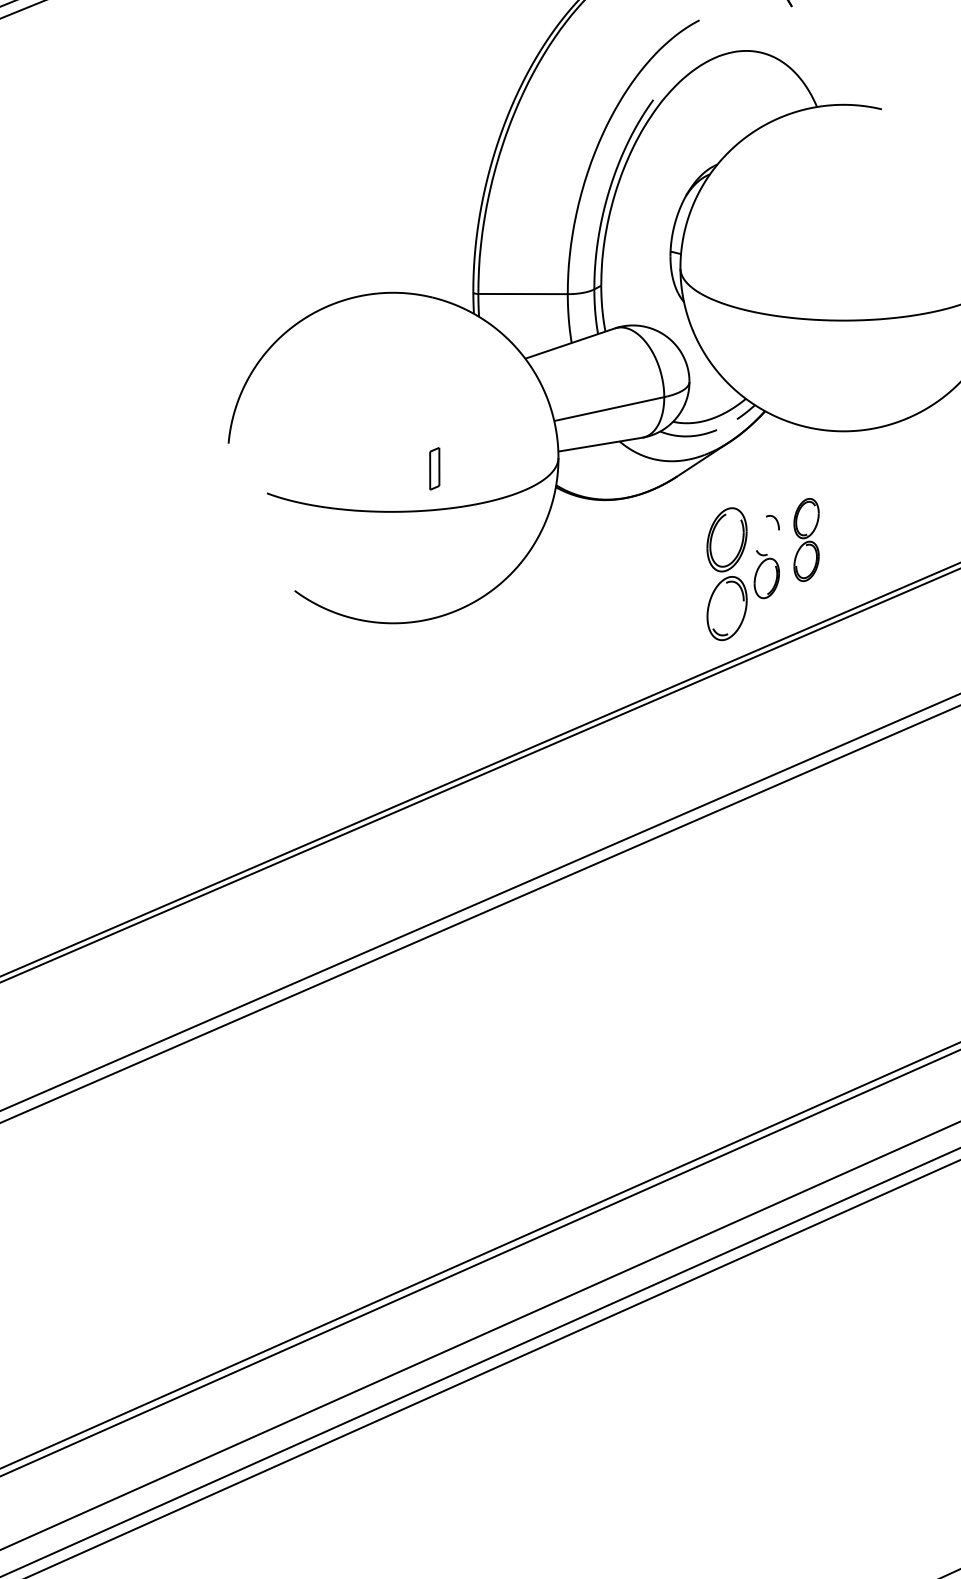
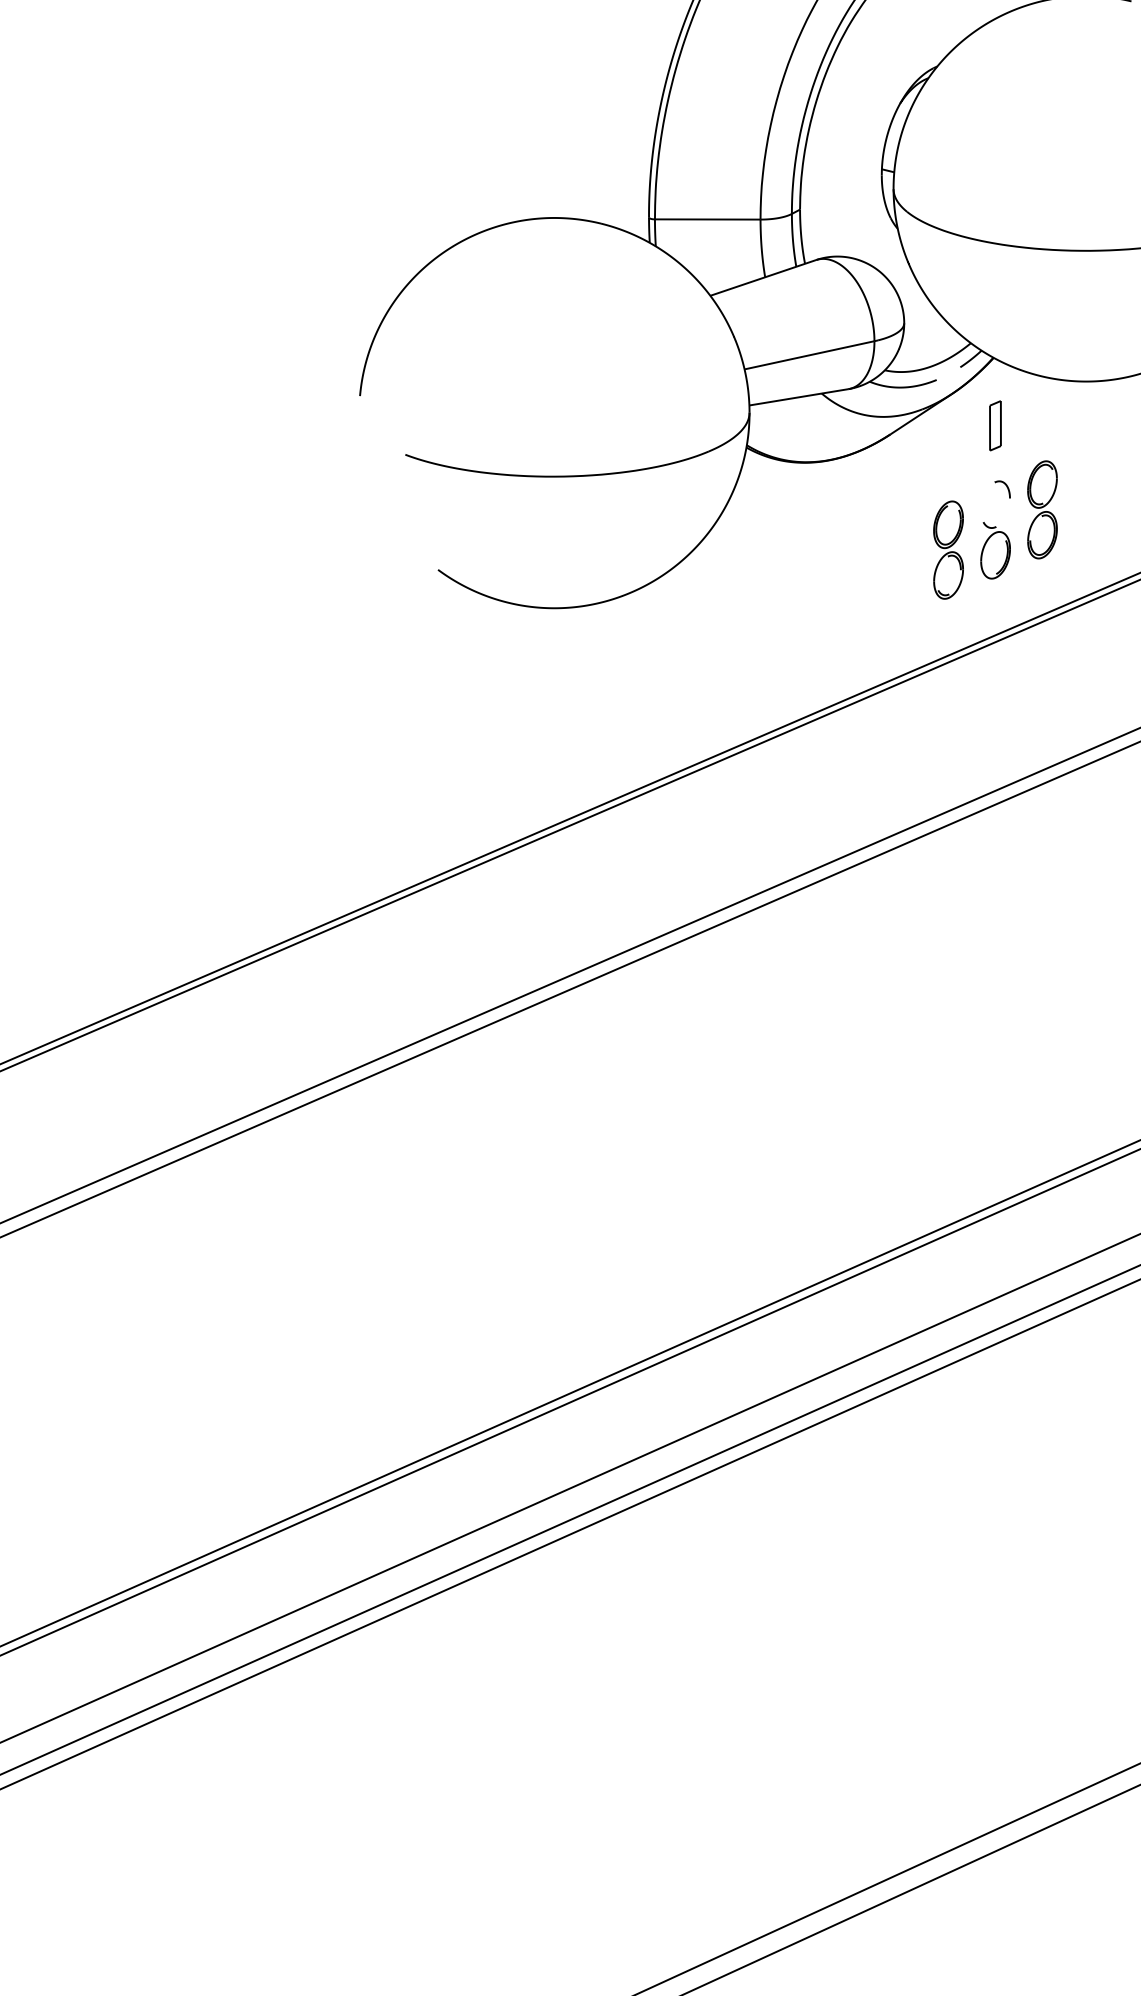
part: (434, 468) -> (995, 425), moved
part: (726, 573) -> (948, 549), size x0.62

